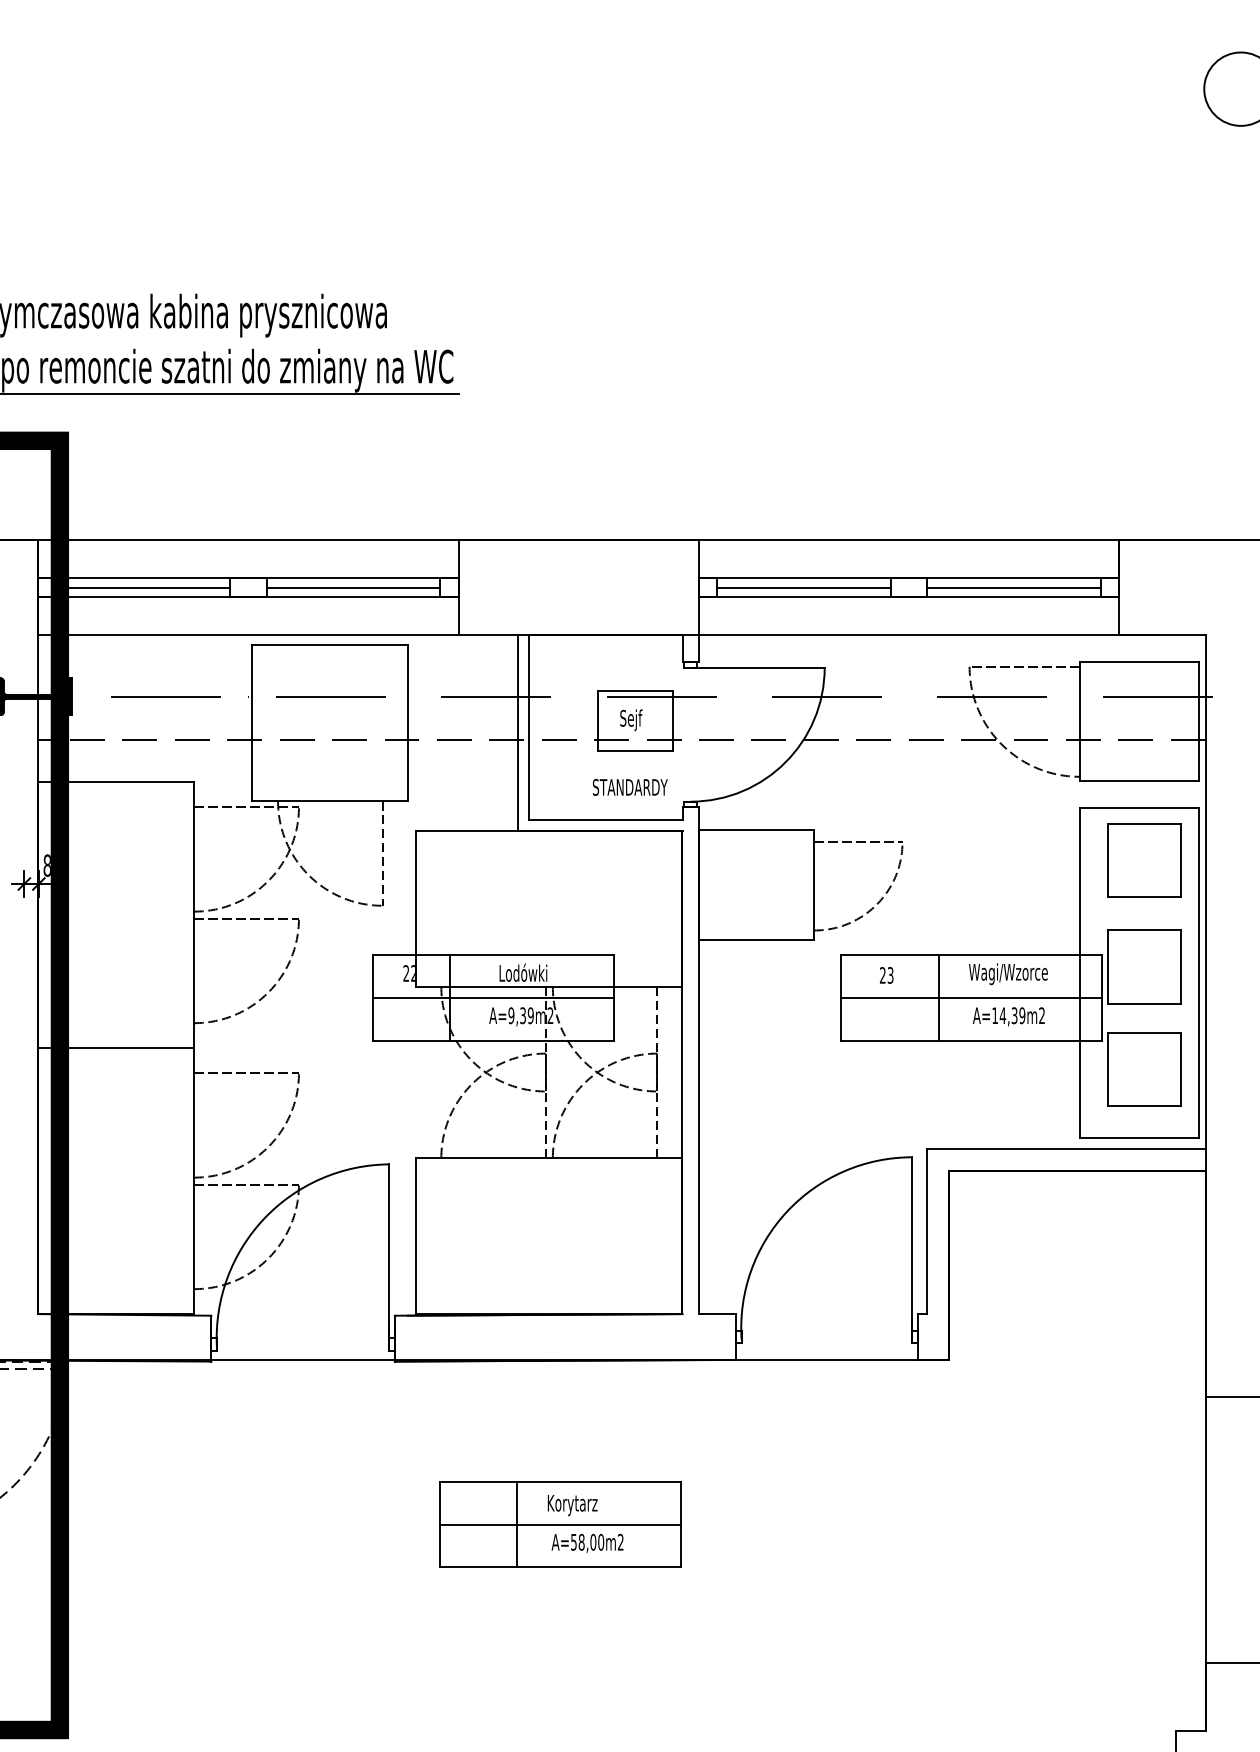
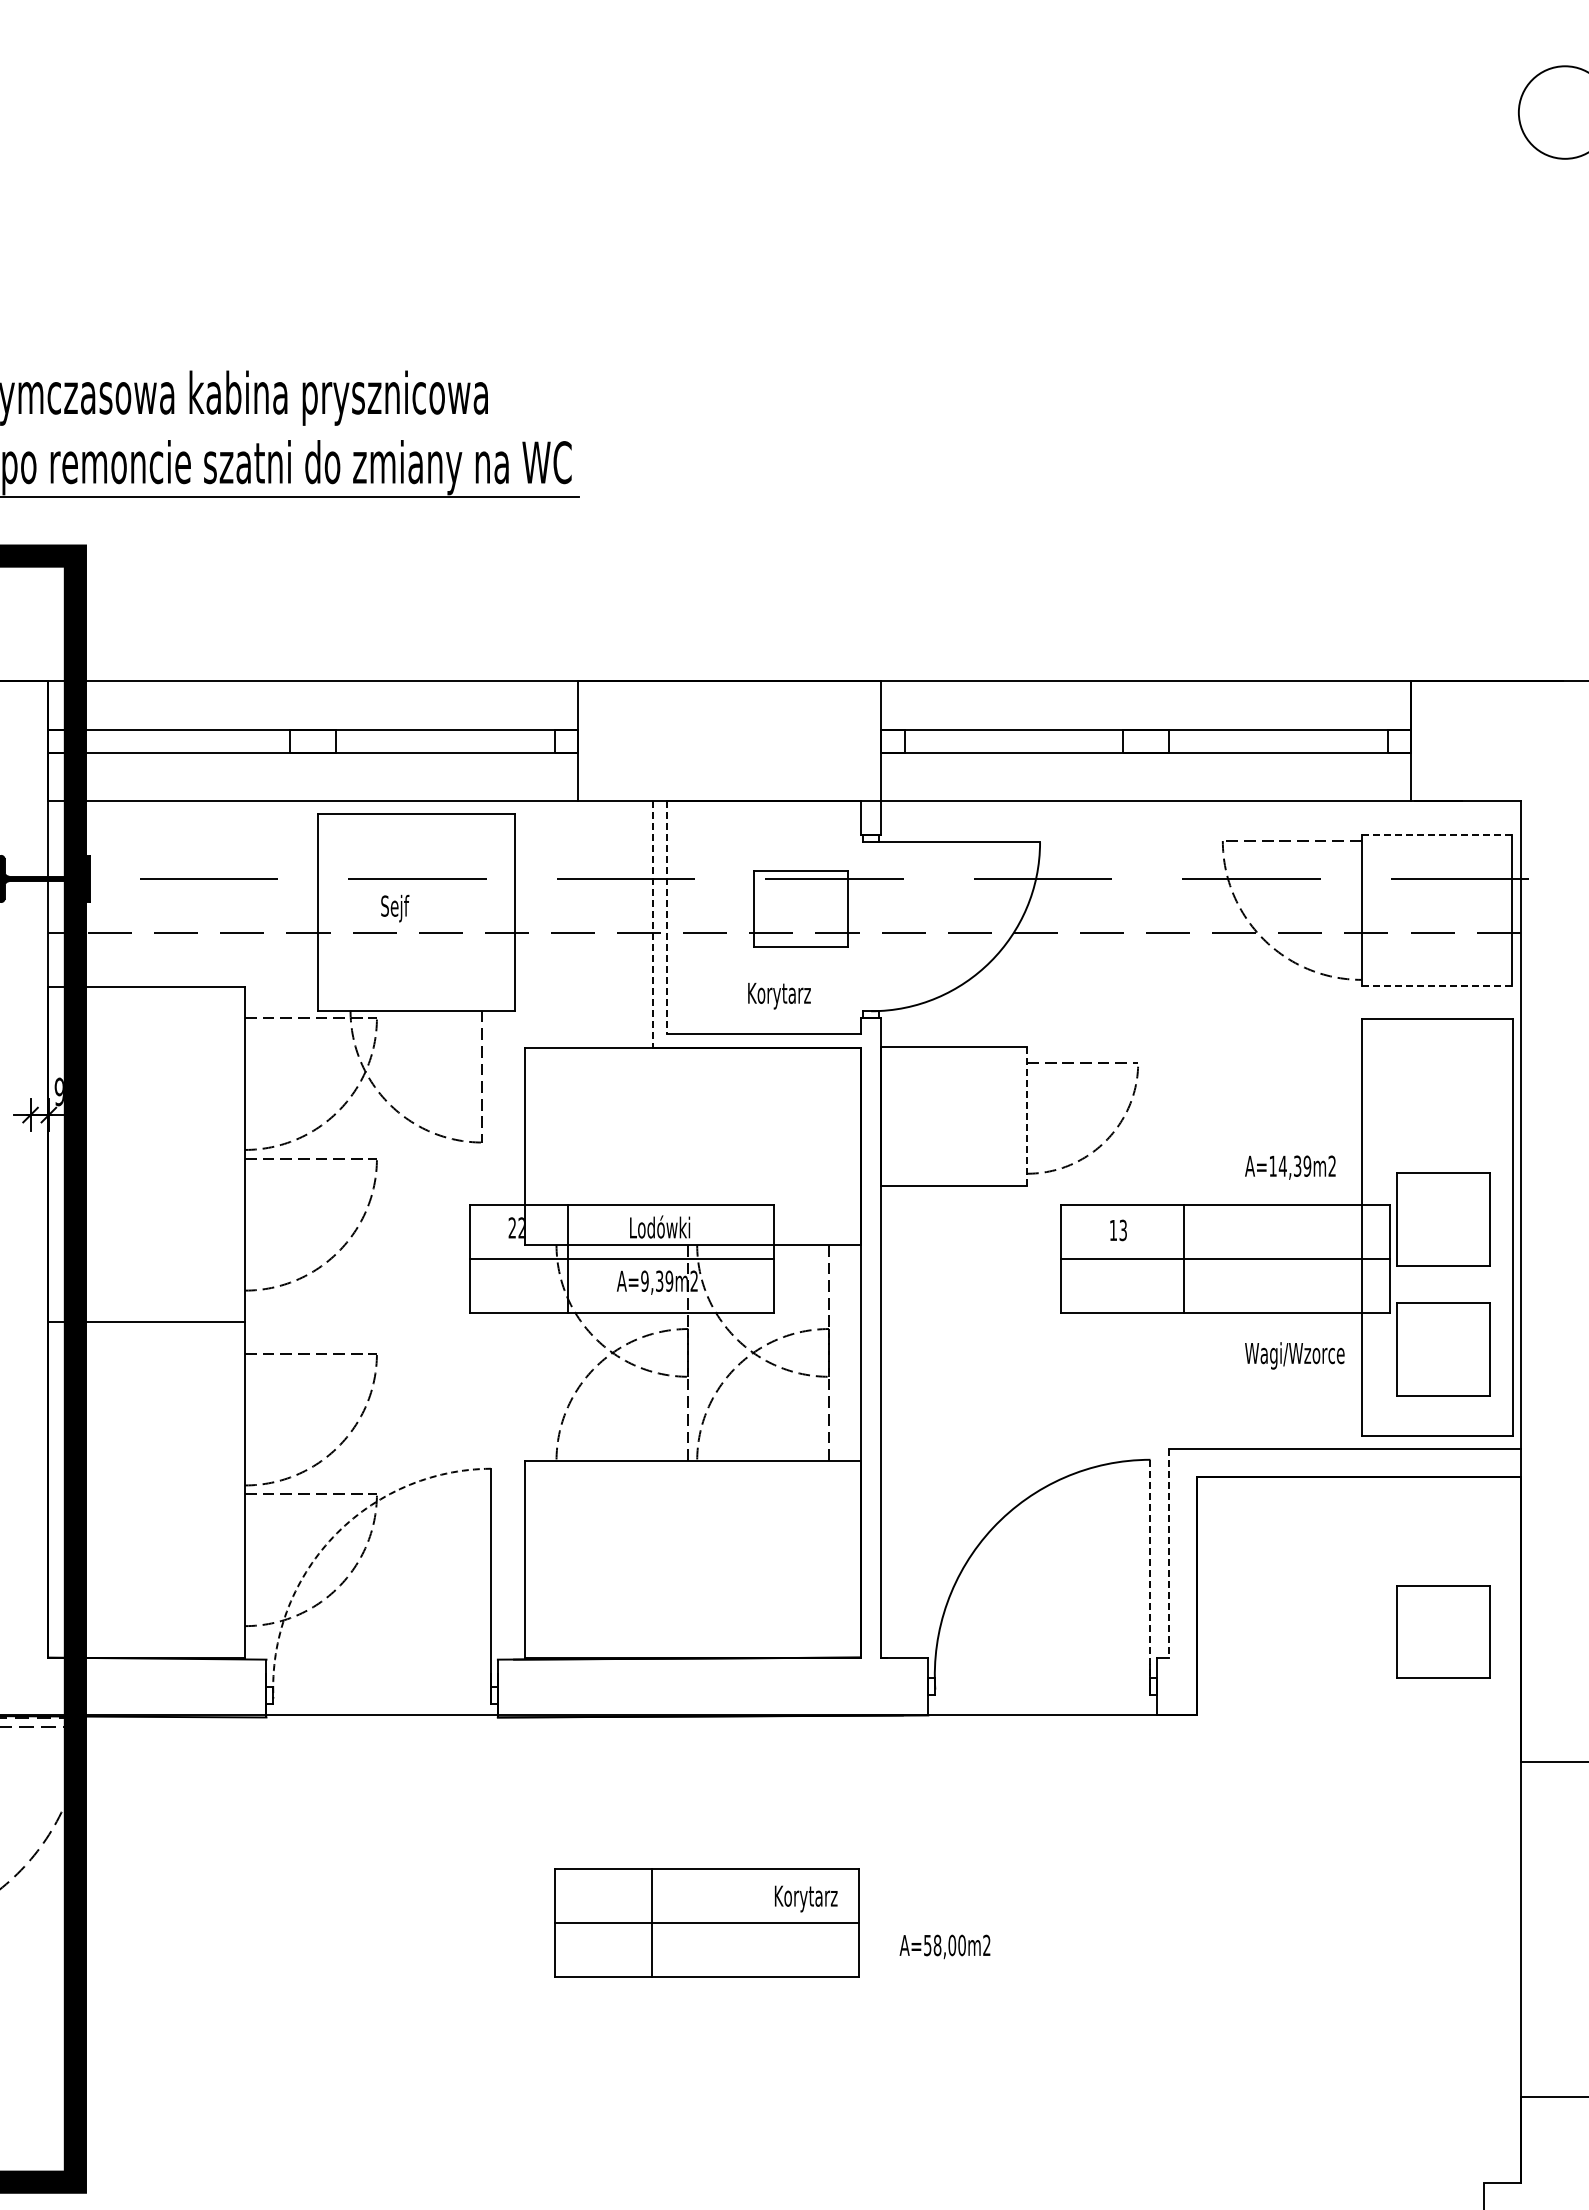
line: (143, 587) -> (180, 741), removed
line: (353, 587) -> (445, 741), removed
line: (803, 587) -> (1013, 741), removed
line: (1013, 587) -> (1278, 741), removed
line: (1139, 662) -> (1437, 835), solid -> dashed
text: (631, 720) -> (395, 908), moved
line: (528, 728) -> (666, 918), solid -> dashed
line: (517, 733) -> (652, 925), solid -> dashed
line: (1138, 781) -> (1436, 985), solid -> dashed
text: (630, 789) -> (794, 995), STANDARDY -> Korytarz
part: (1144, 860) -> (1443, 1631), moved
text: (46, 866) -> (58, 1092), 8 -> 9
line: (814, 885) -> (1027, 1117), solid -> dashed
text: (1008, 973) -> (1294, 1355), moved
text: (882, 974) -> (1112, 1229), 23 -> 13
text: (1008, 1016) -> (1290, 1167), moved
arc: (264, 1218) -> (333, 1537), solid -> dashed
line: (926, 1231) -> (1168, 1553), solid -> dashed
line: (912, 1246) -> (1150, 1572), solid -> dashed
text: (572, 1505) -> (806, 1898), moved
text: (587, 1543) -> (944, 1946), moved

